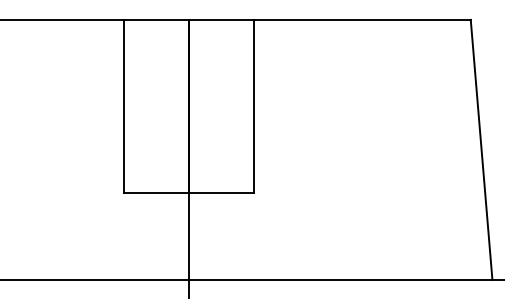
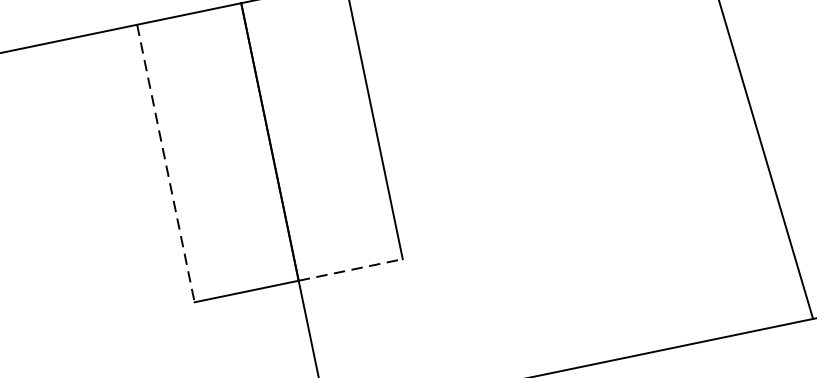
line: (123, 106) -> (165, 163), solid -> dashed
line: (221, 193) -> (350, 270), solid -> dashed

